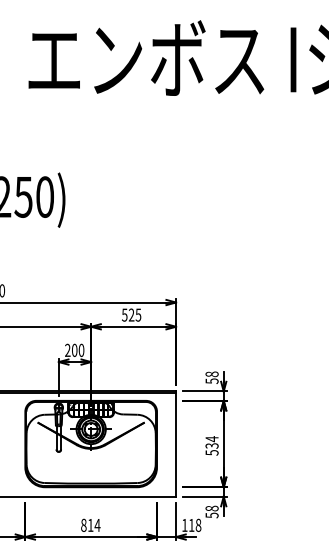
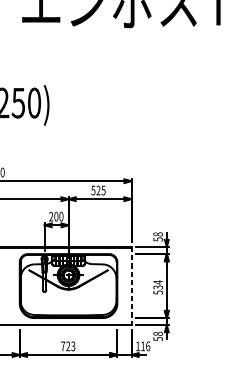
line: (176, 444) -> (131, 286), solid -> dashed
text: (90, 524) -> (68, 345), 814 -> 723
text: (198, 524) -> (148, 345), 118 -> 116

